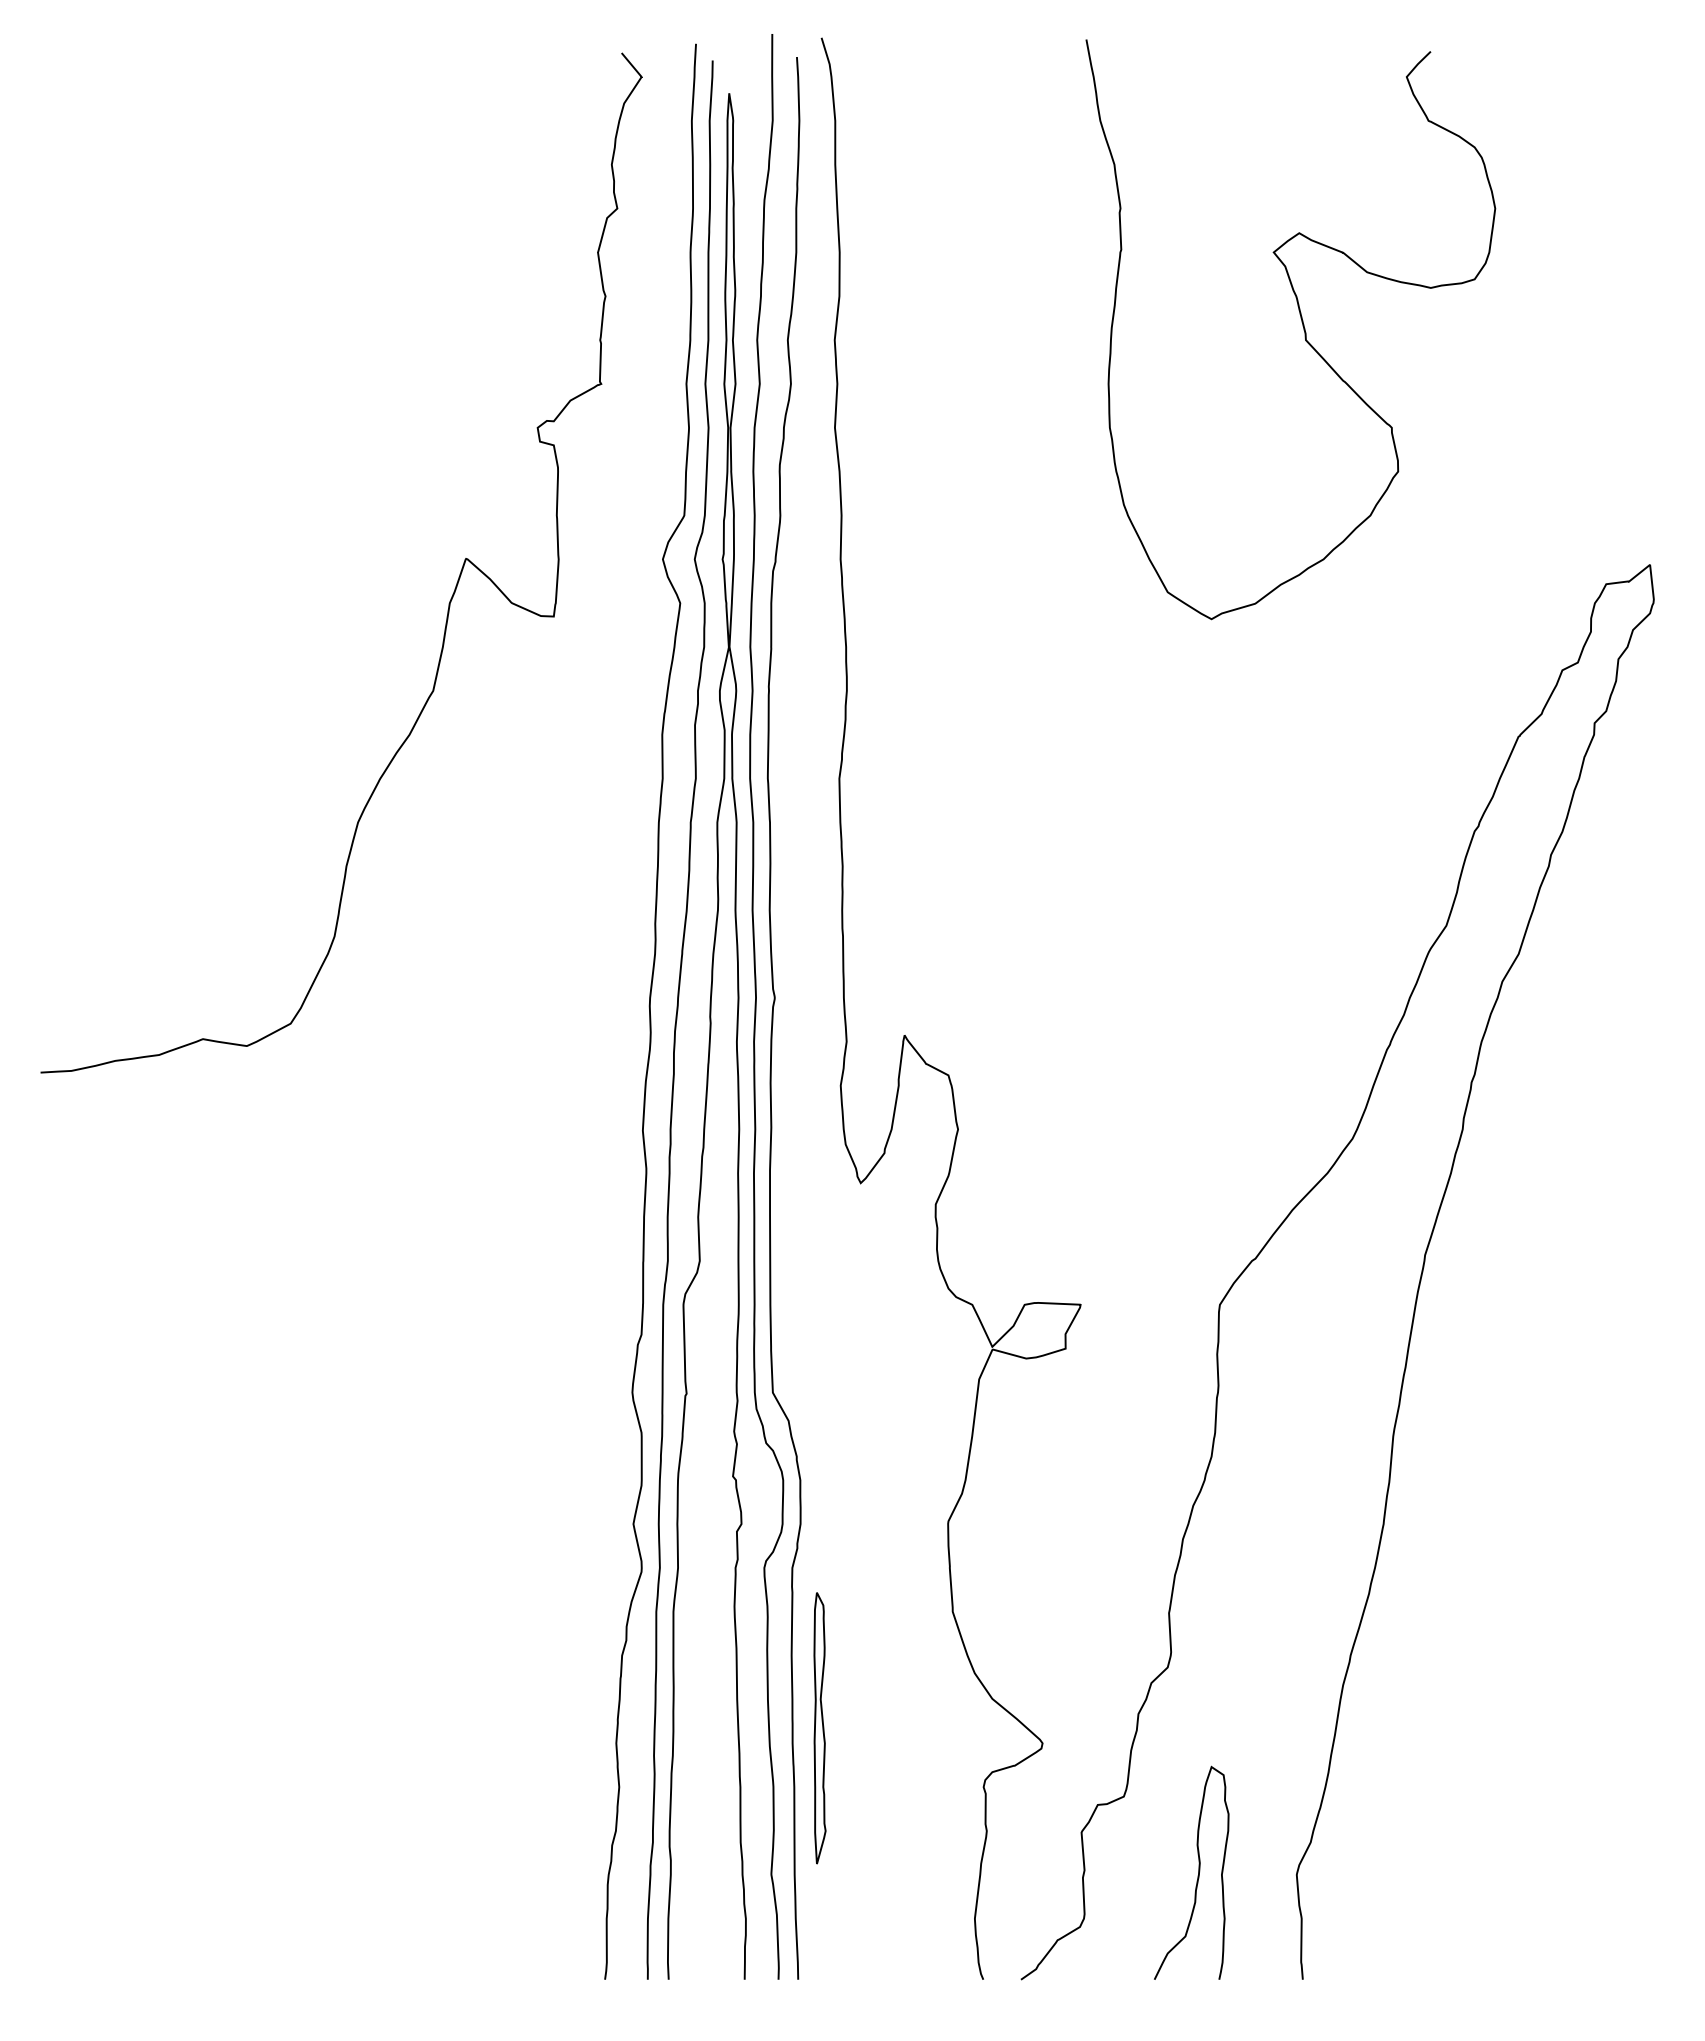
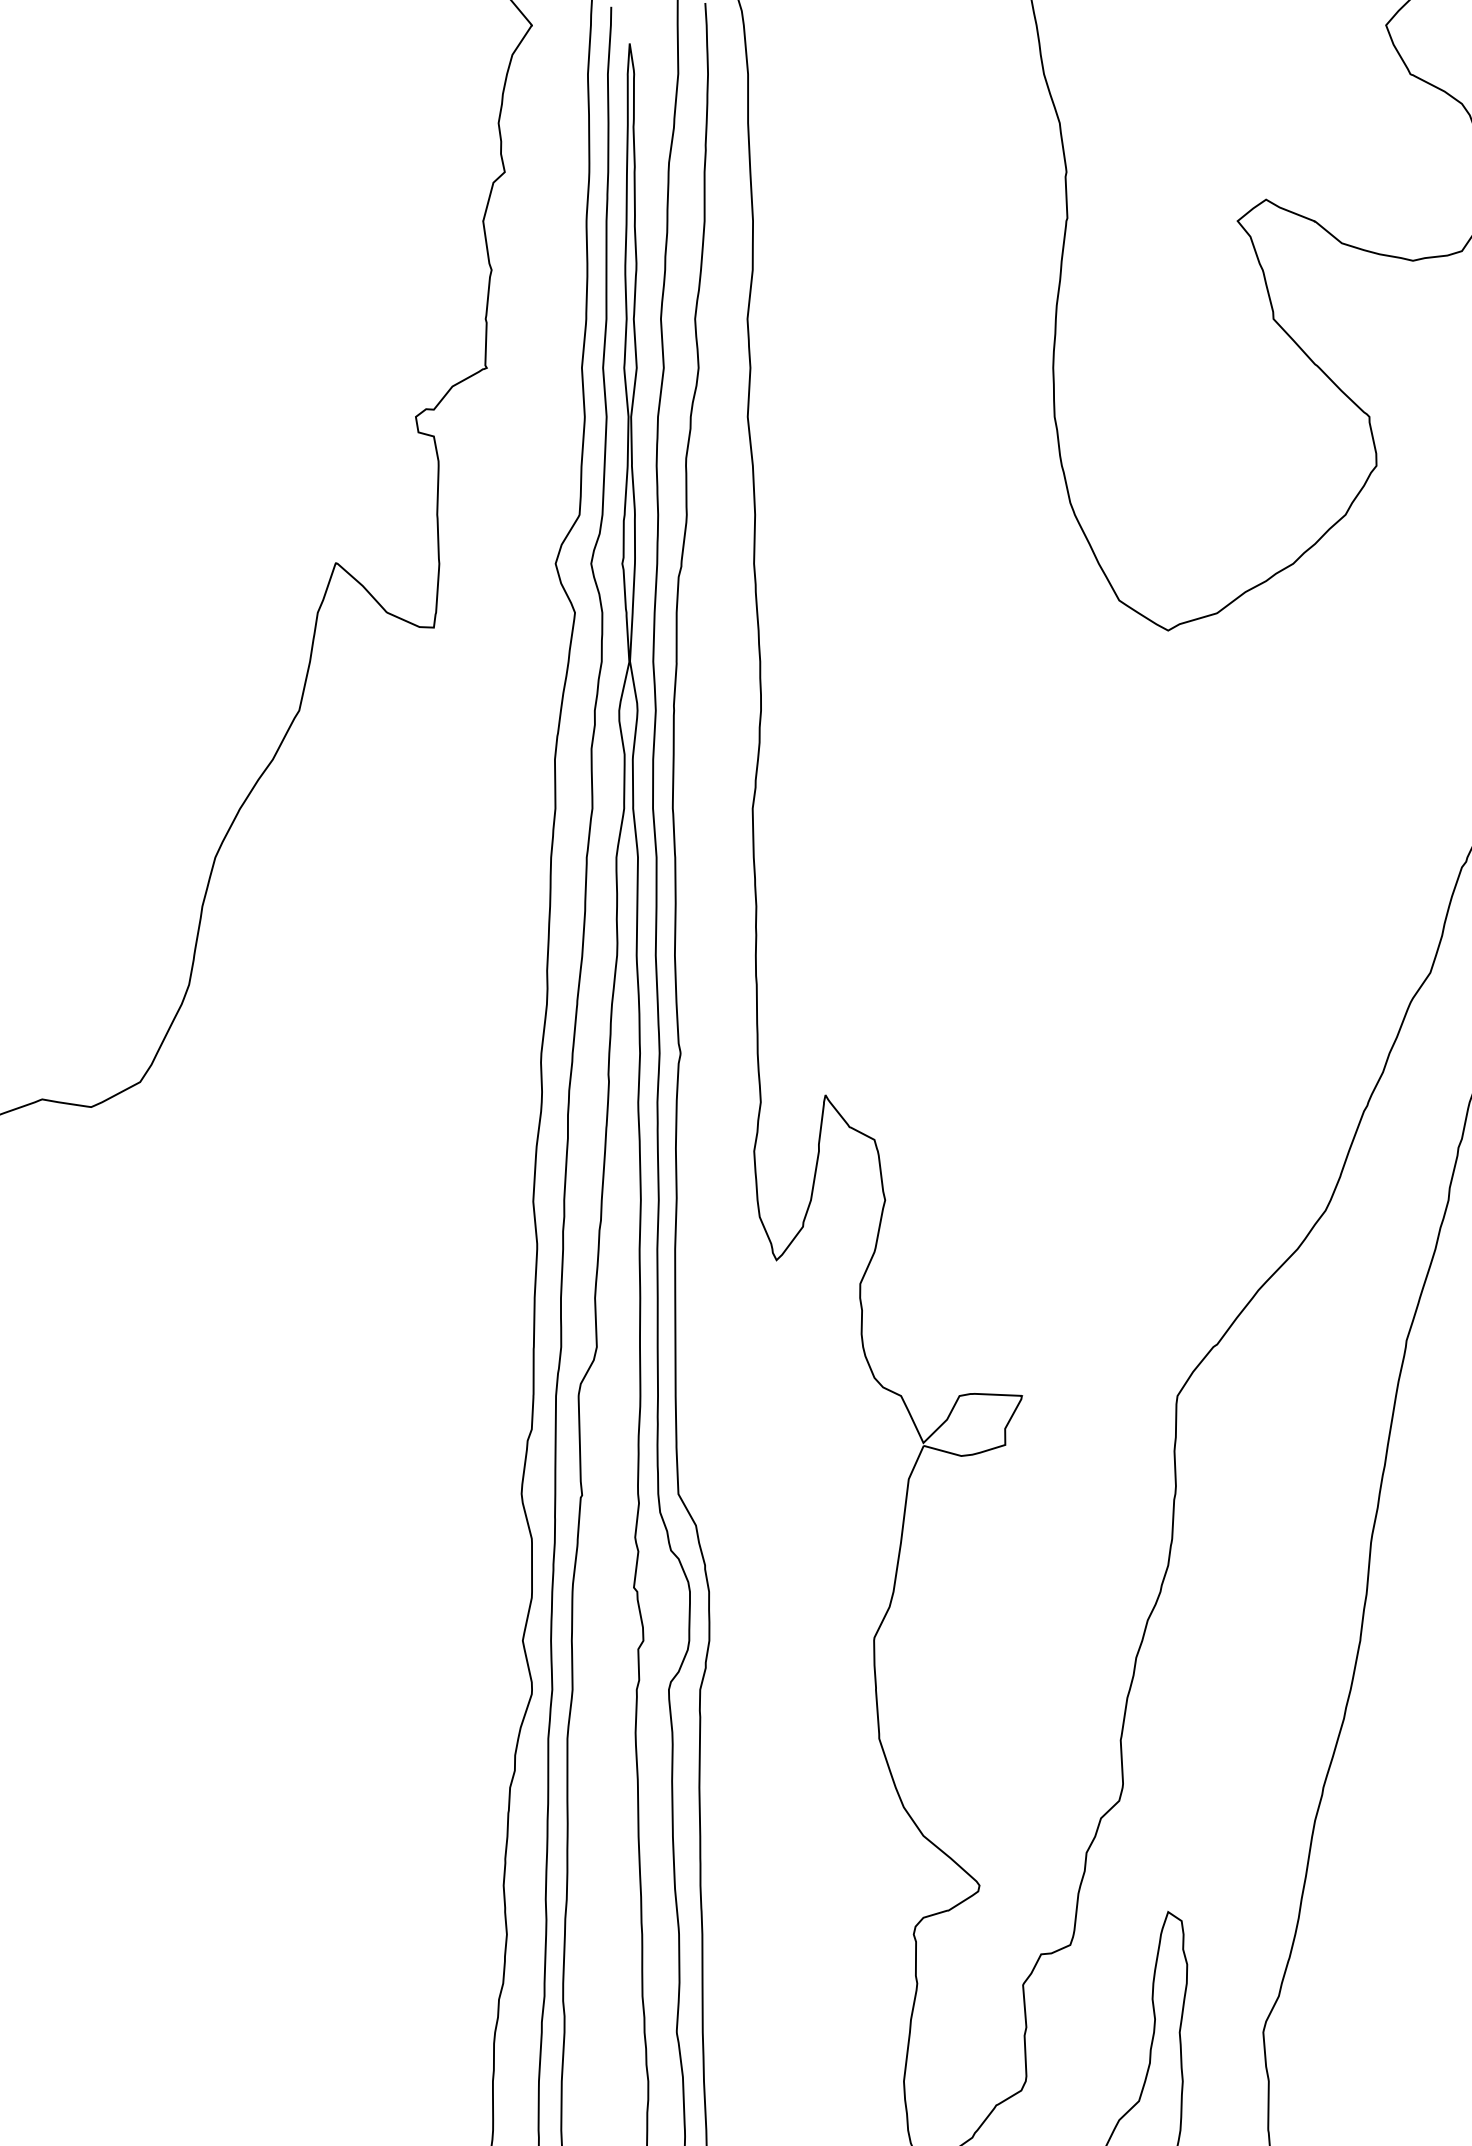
part: (819, 1728) -> (730, 1869), removed

